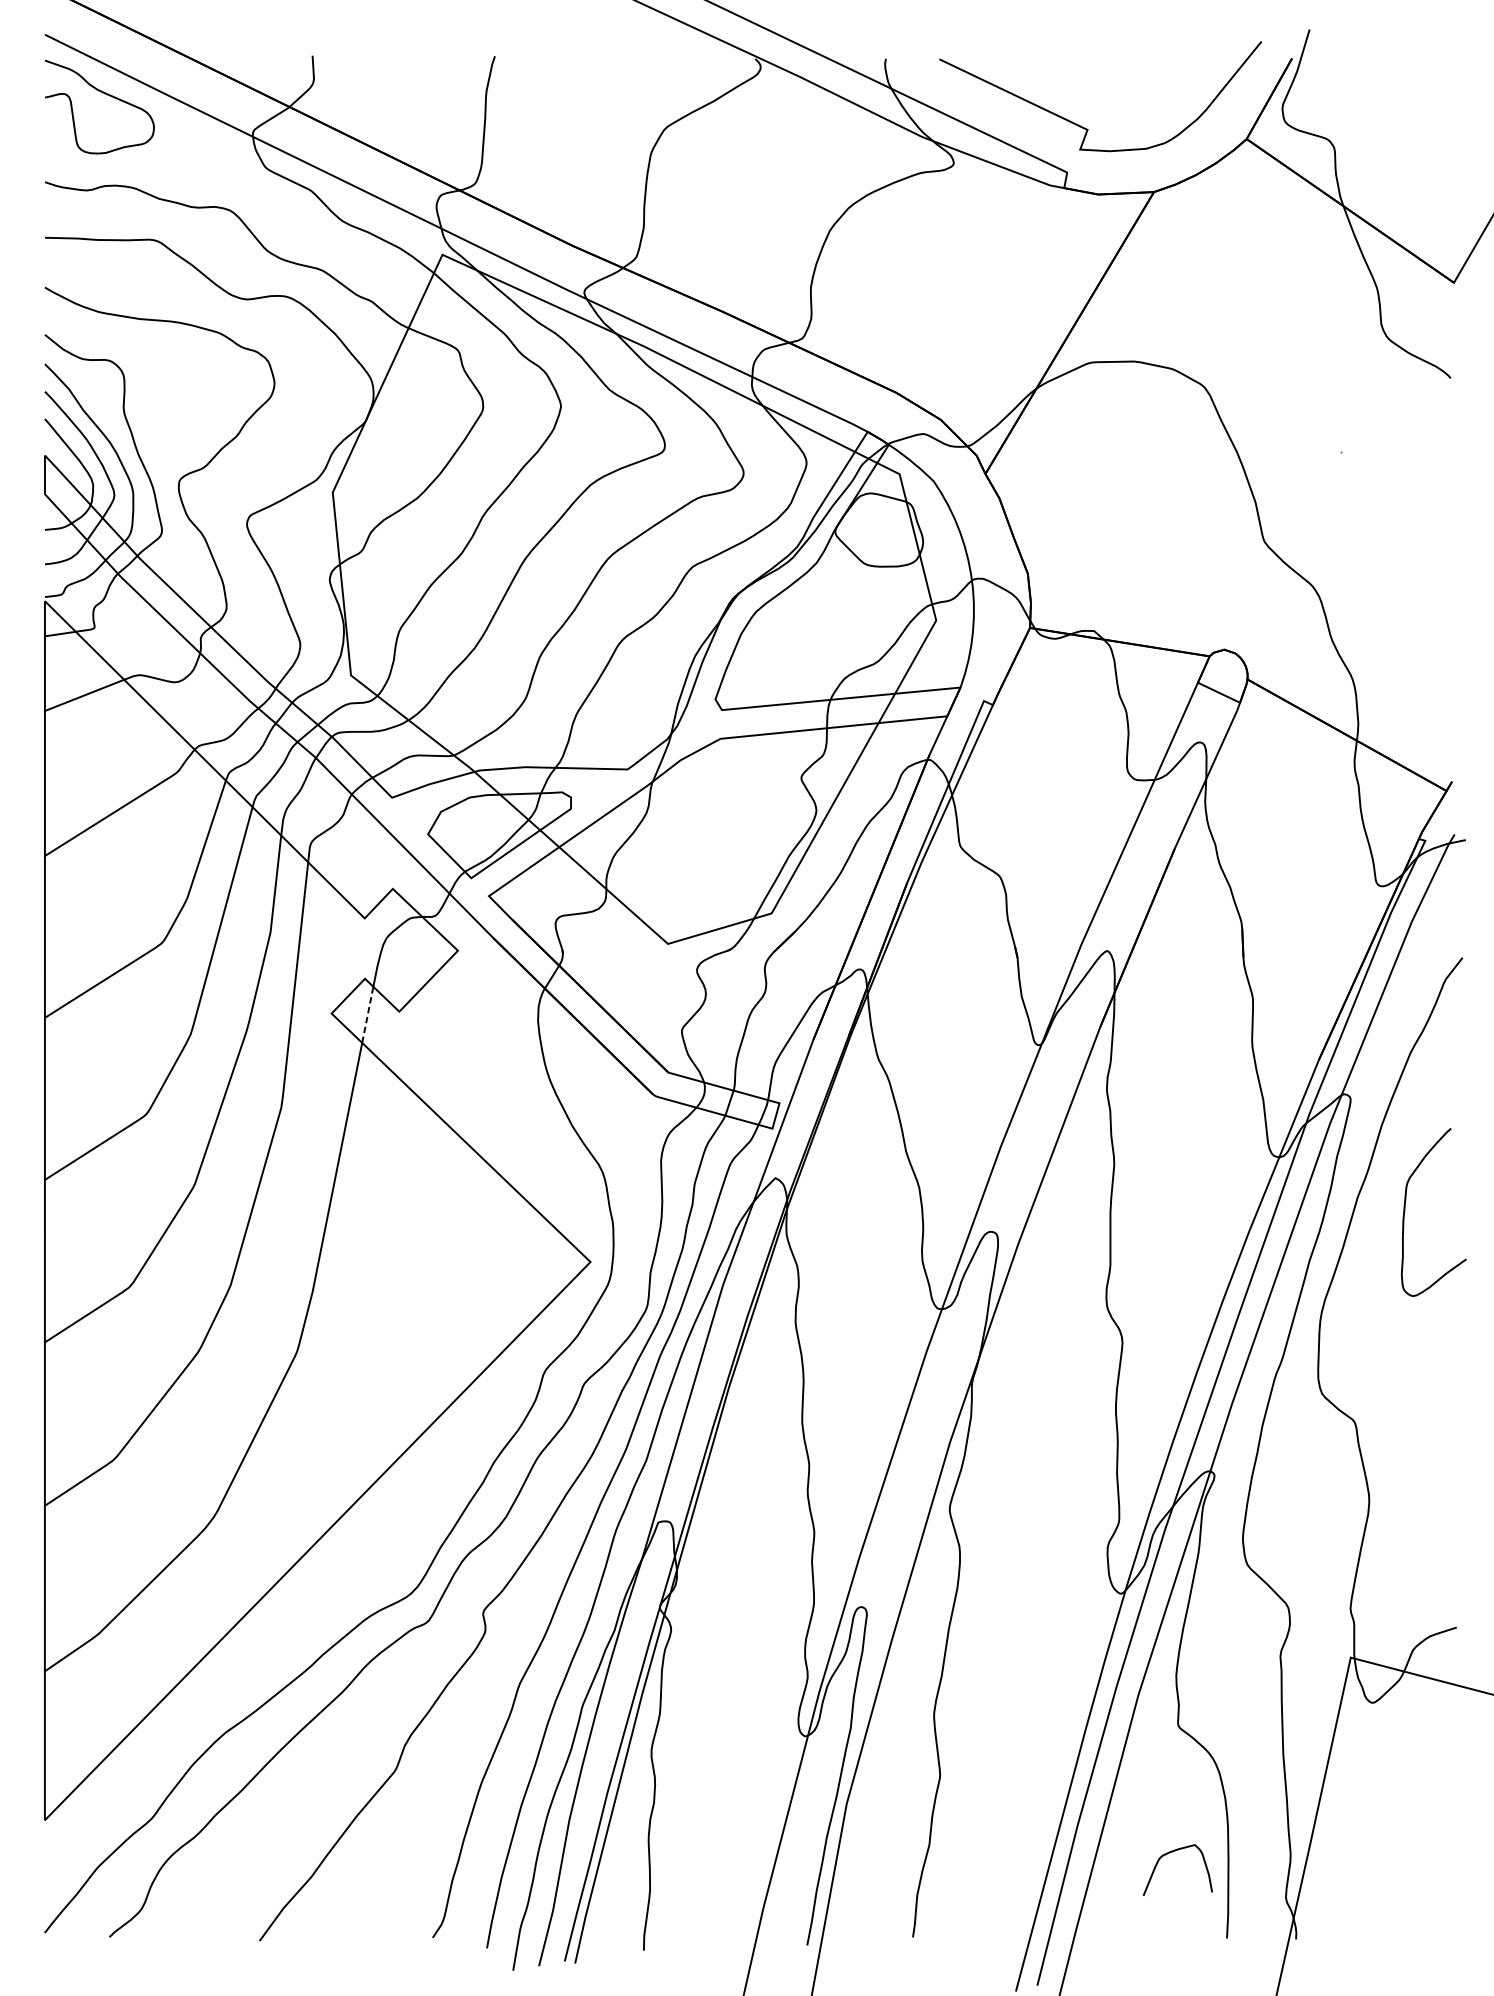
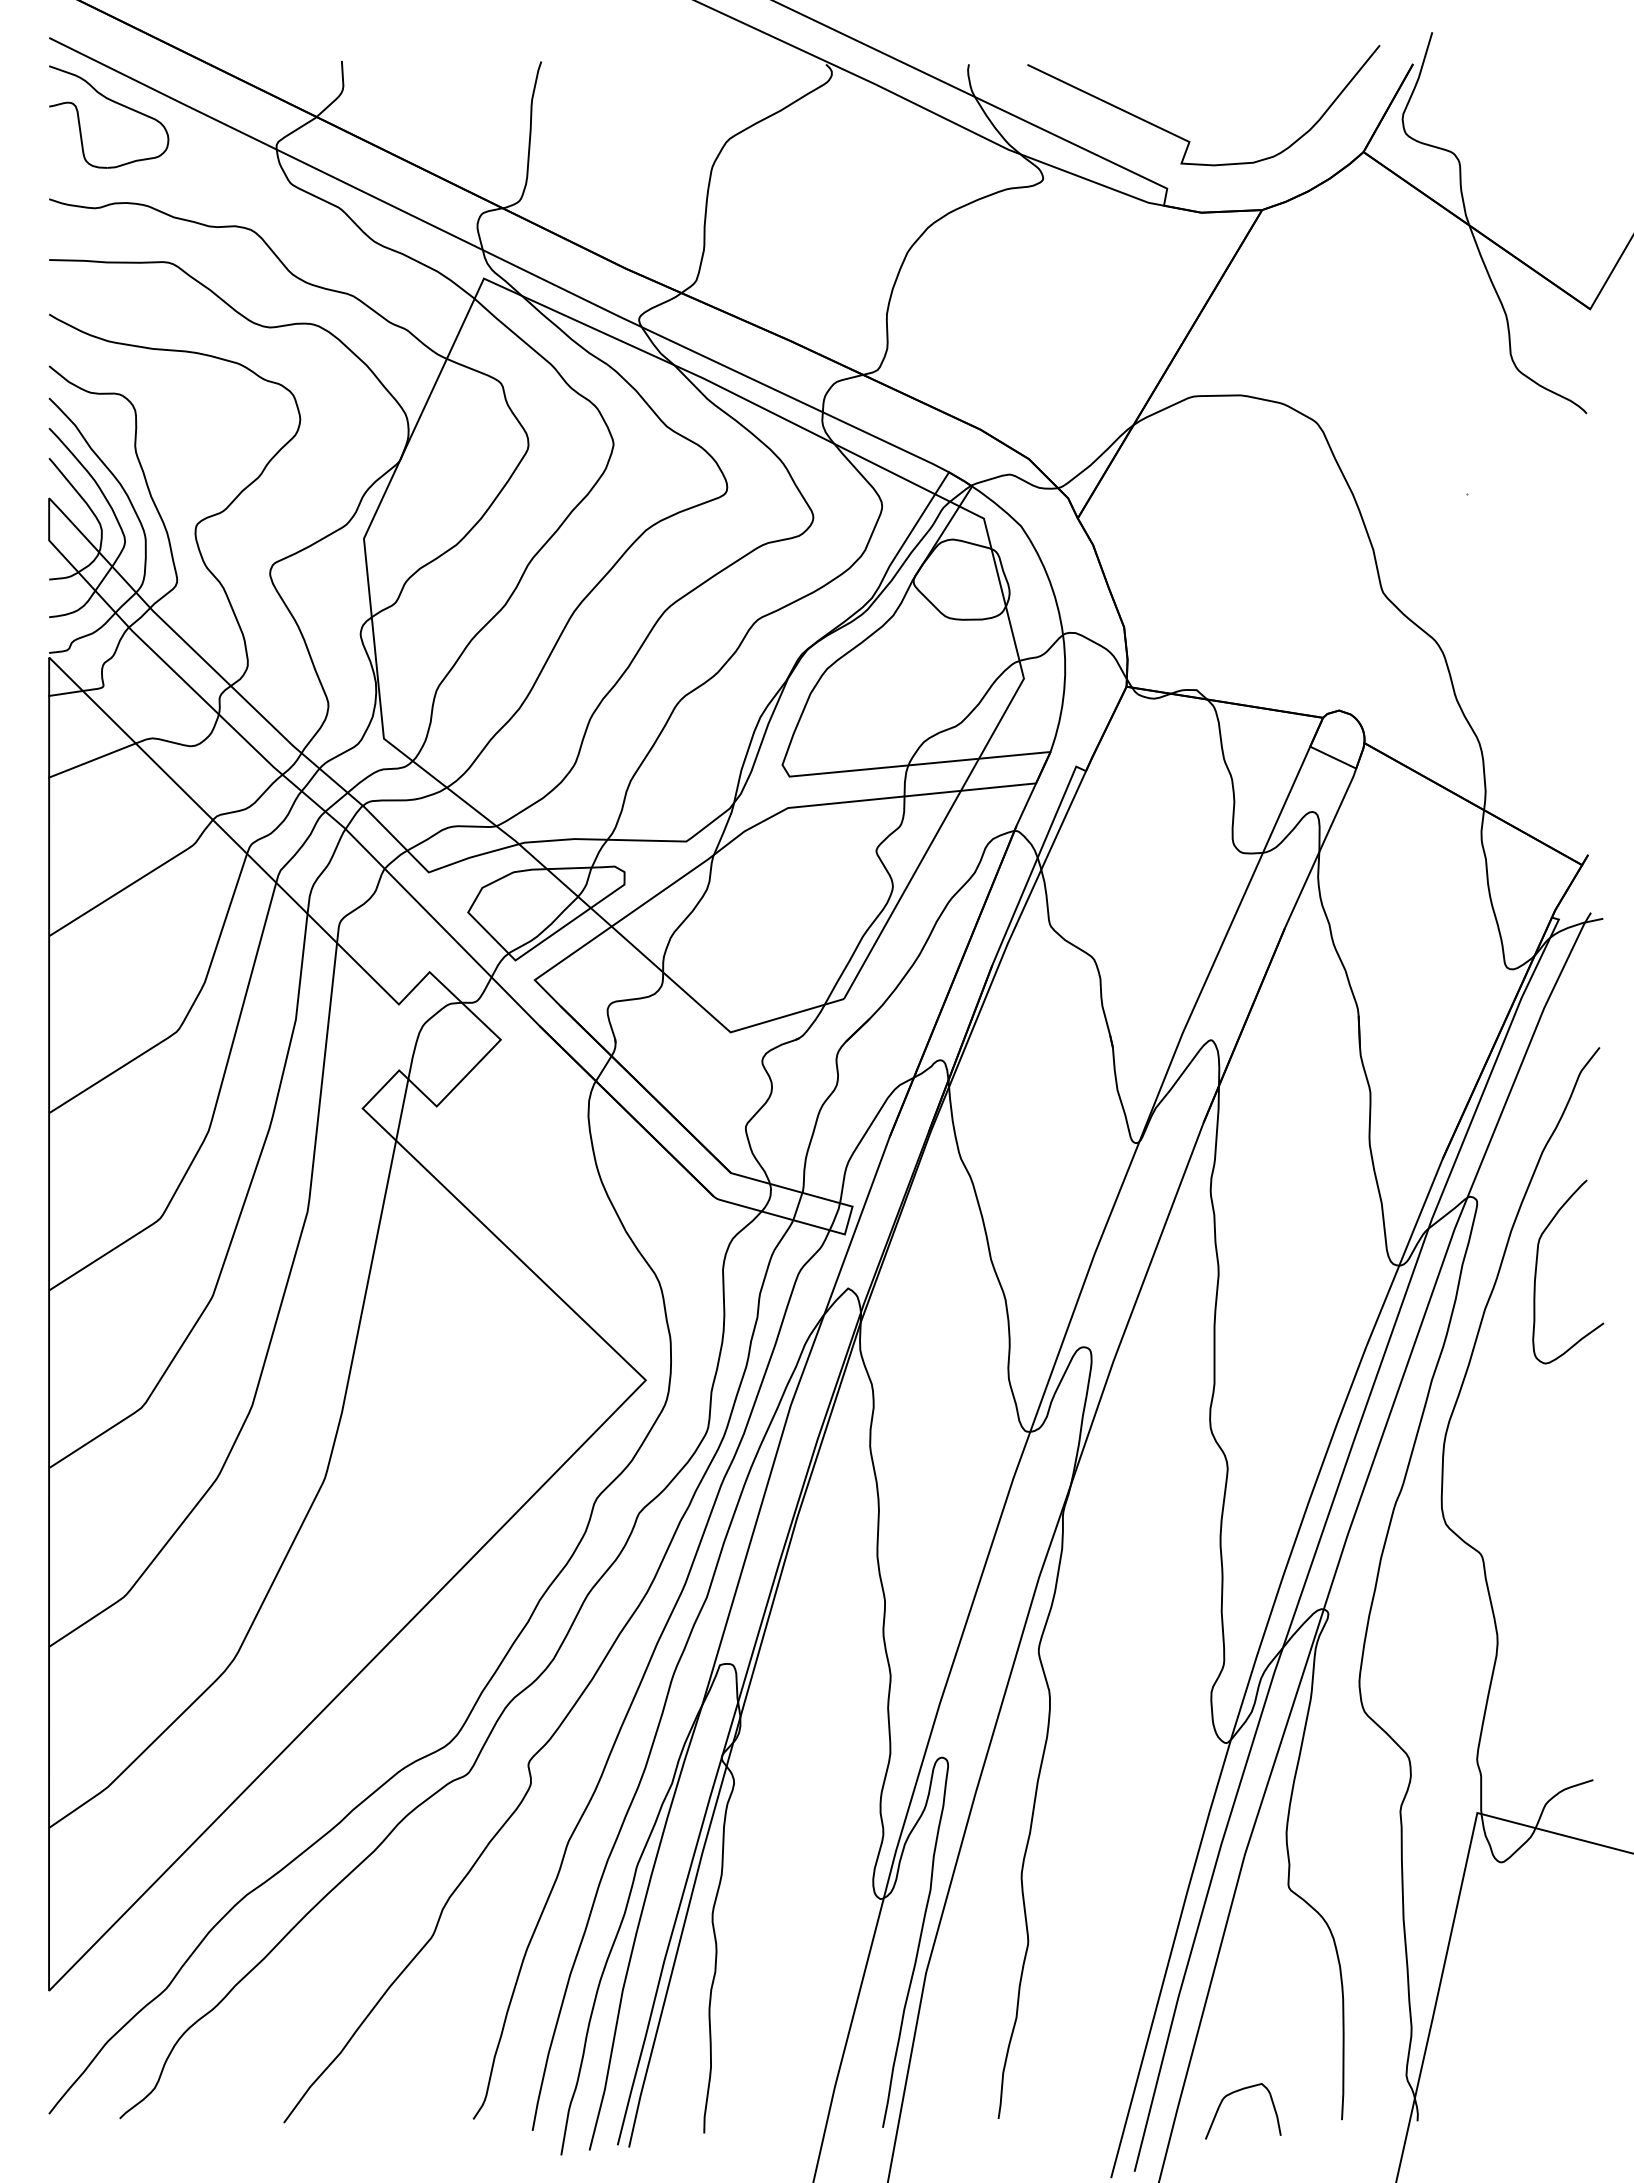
line: (368, 1014) -> (402, 1109), dashed -> solid
curve: (1405, 1207) -> (1537, 1266), moved
curve: (1171, 1852) -> (1236, 2092), moved

